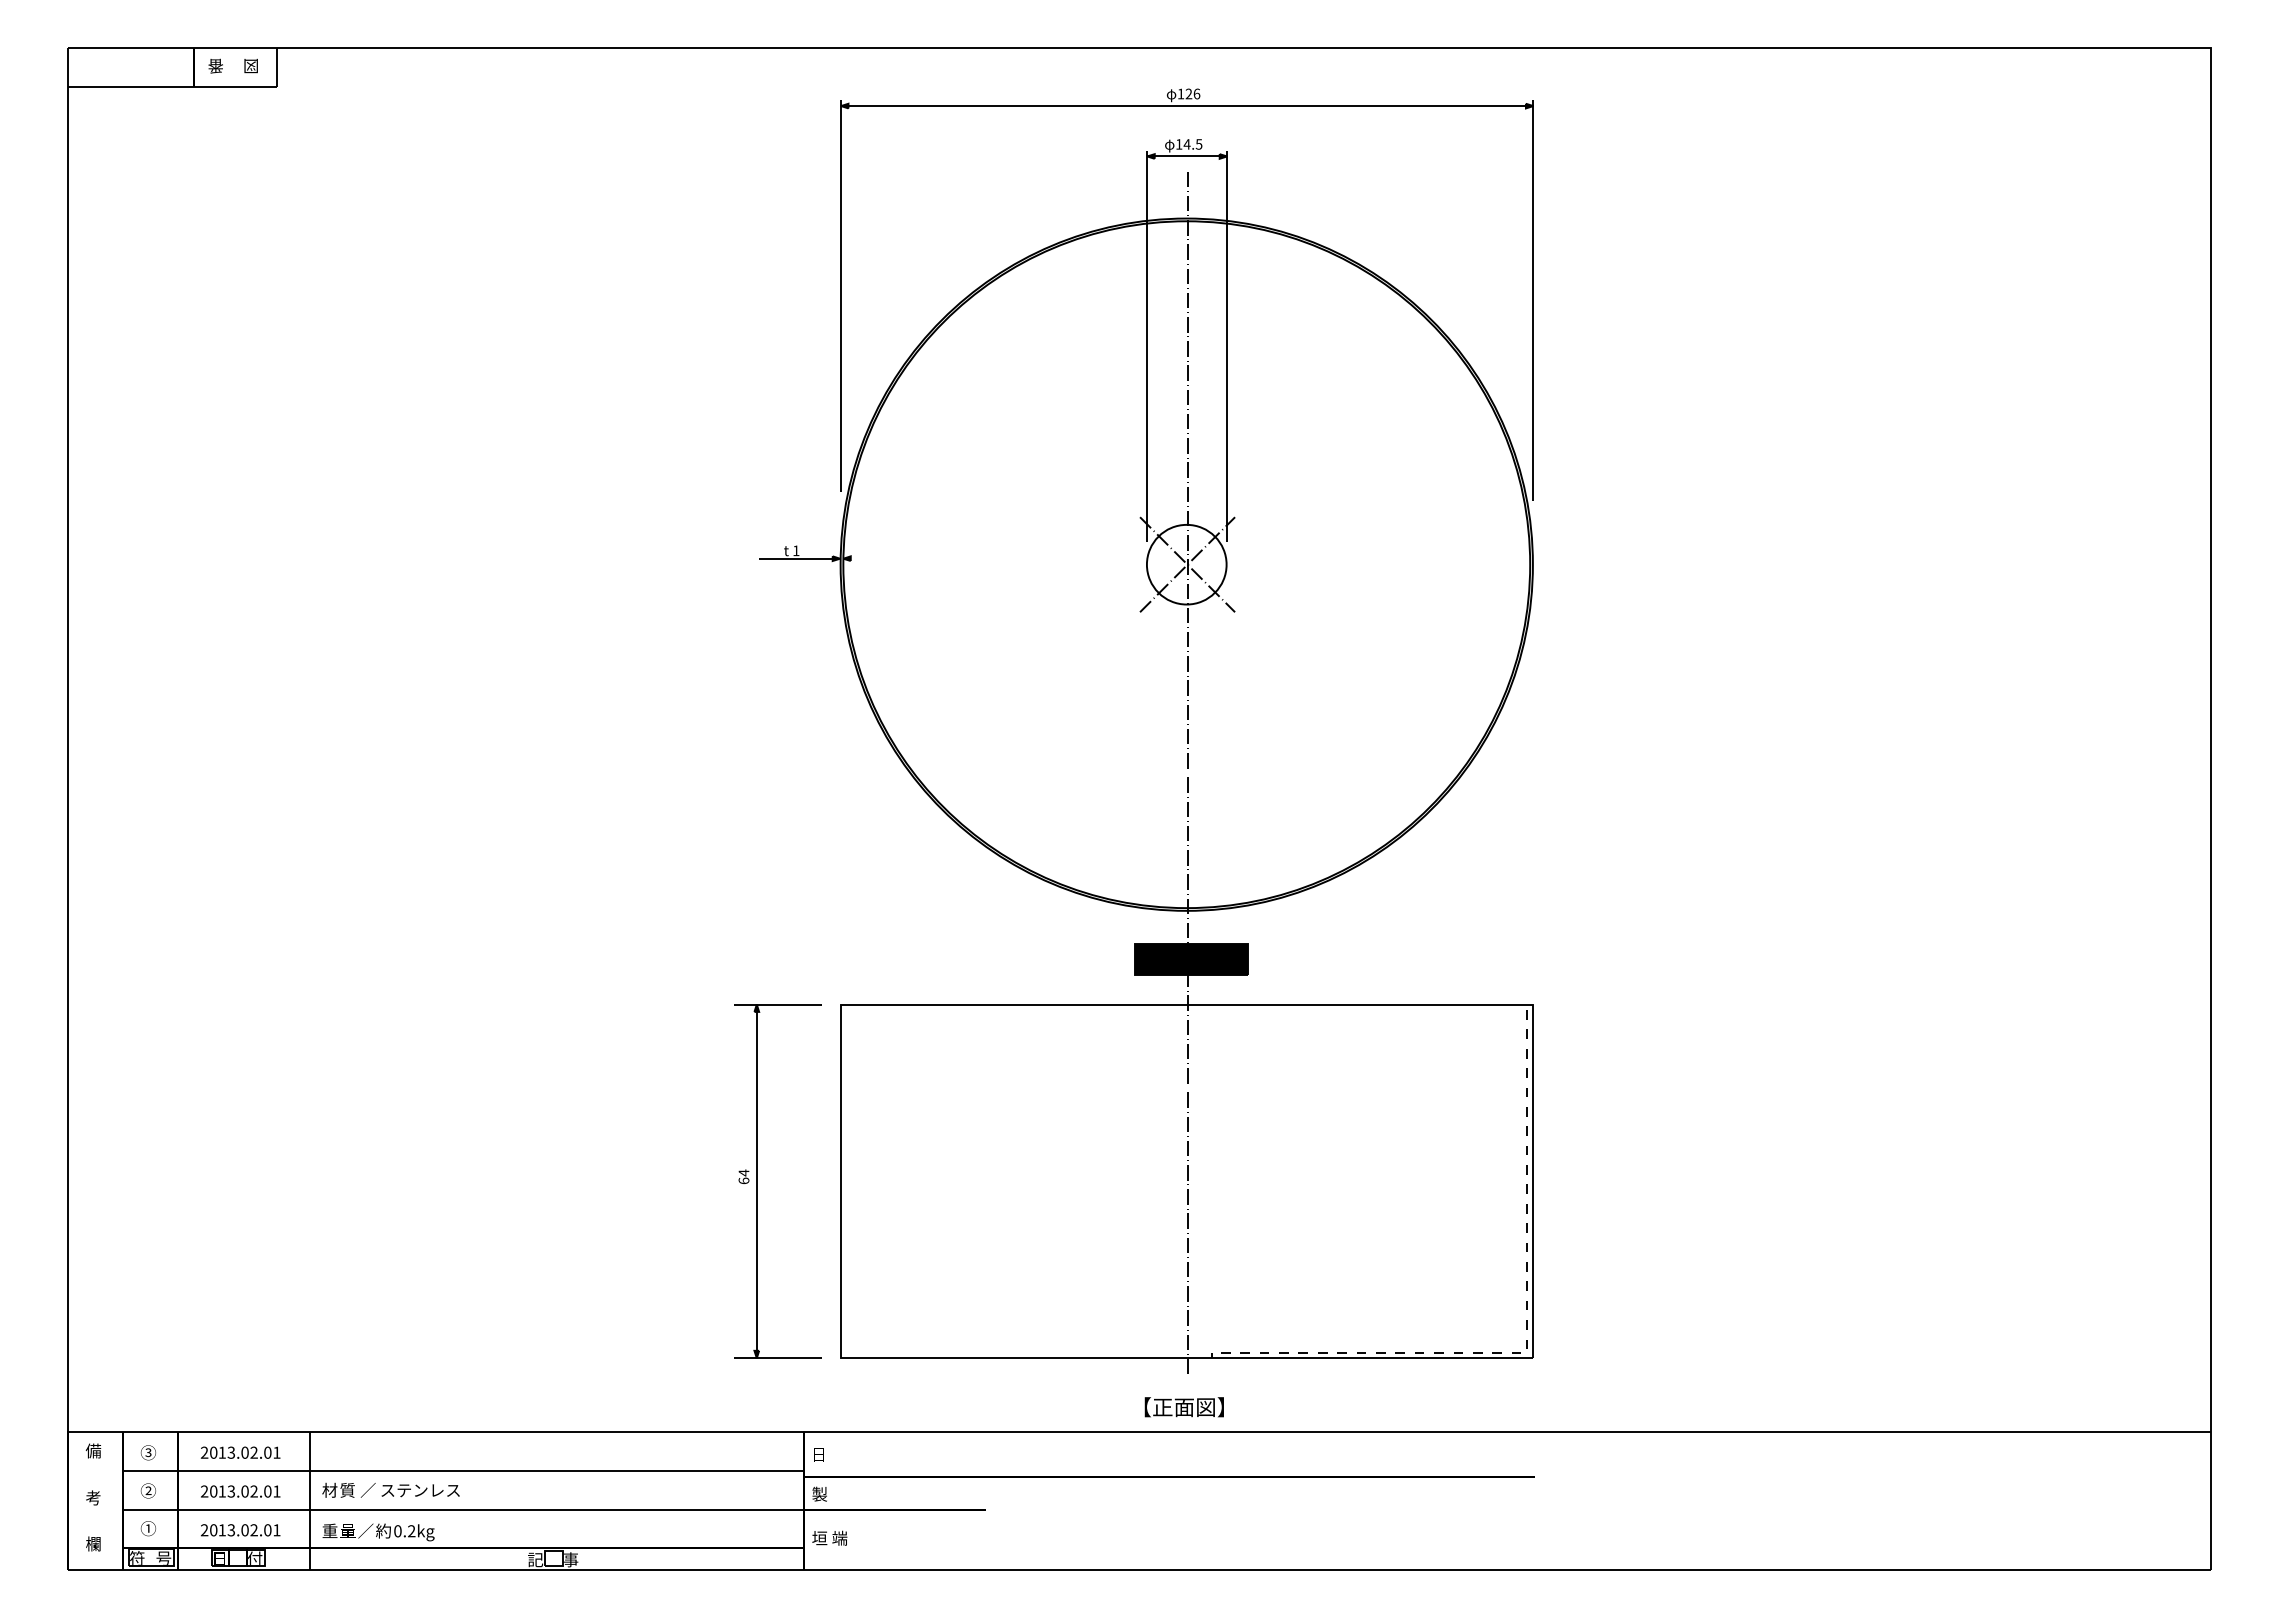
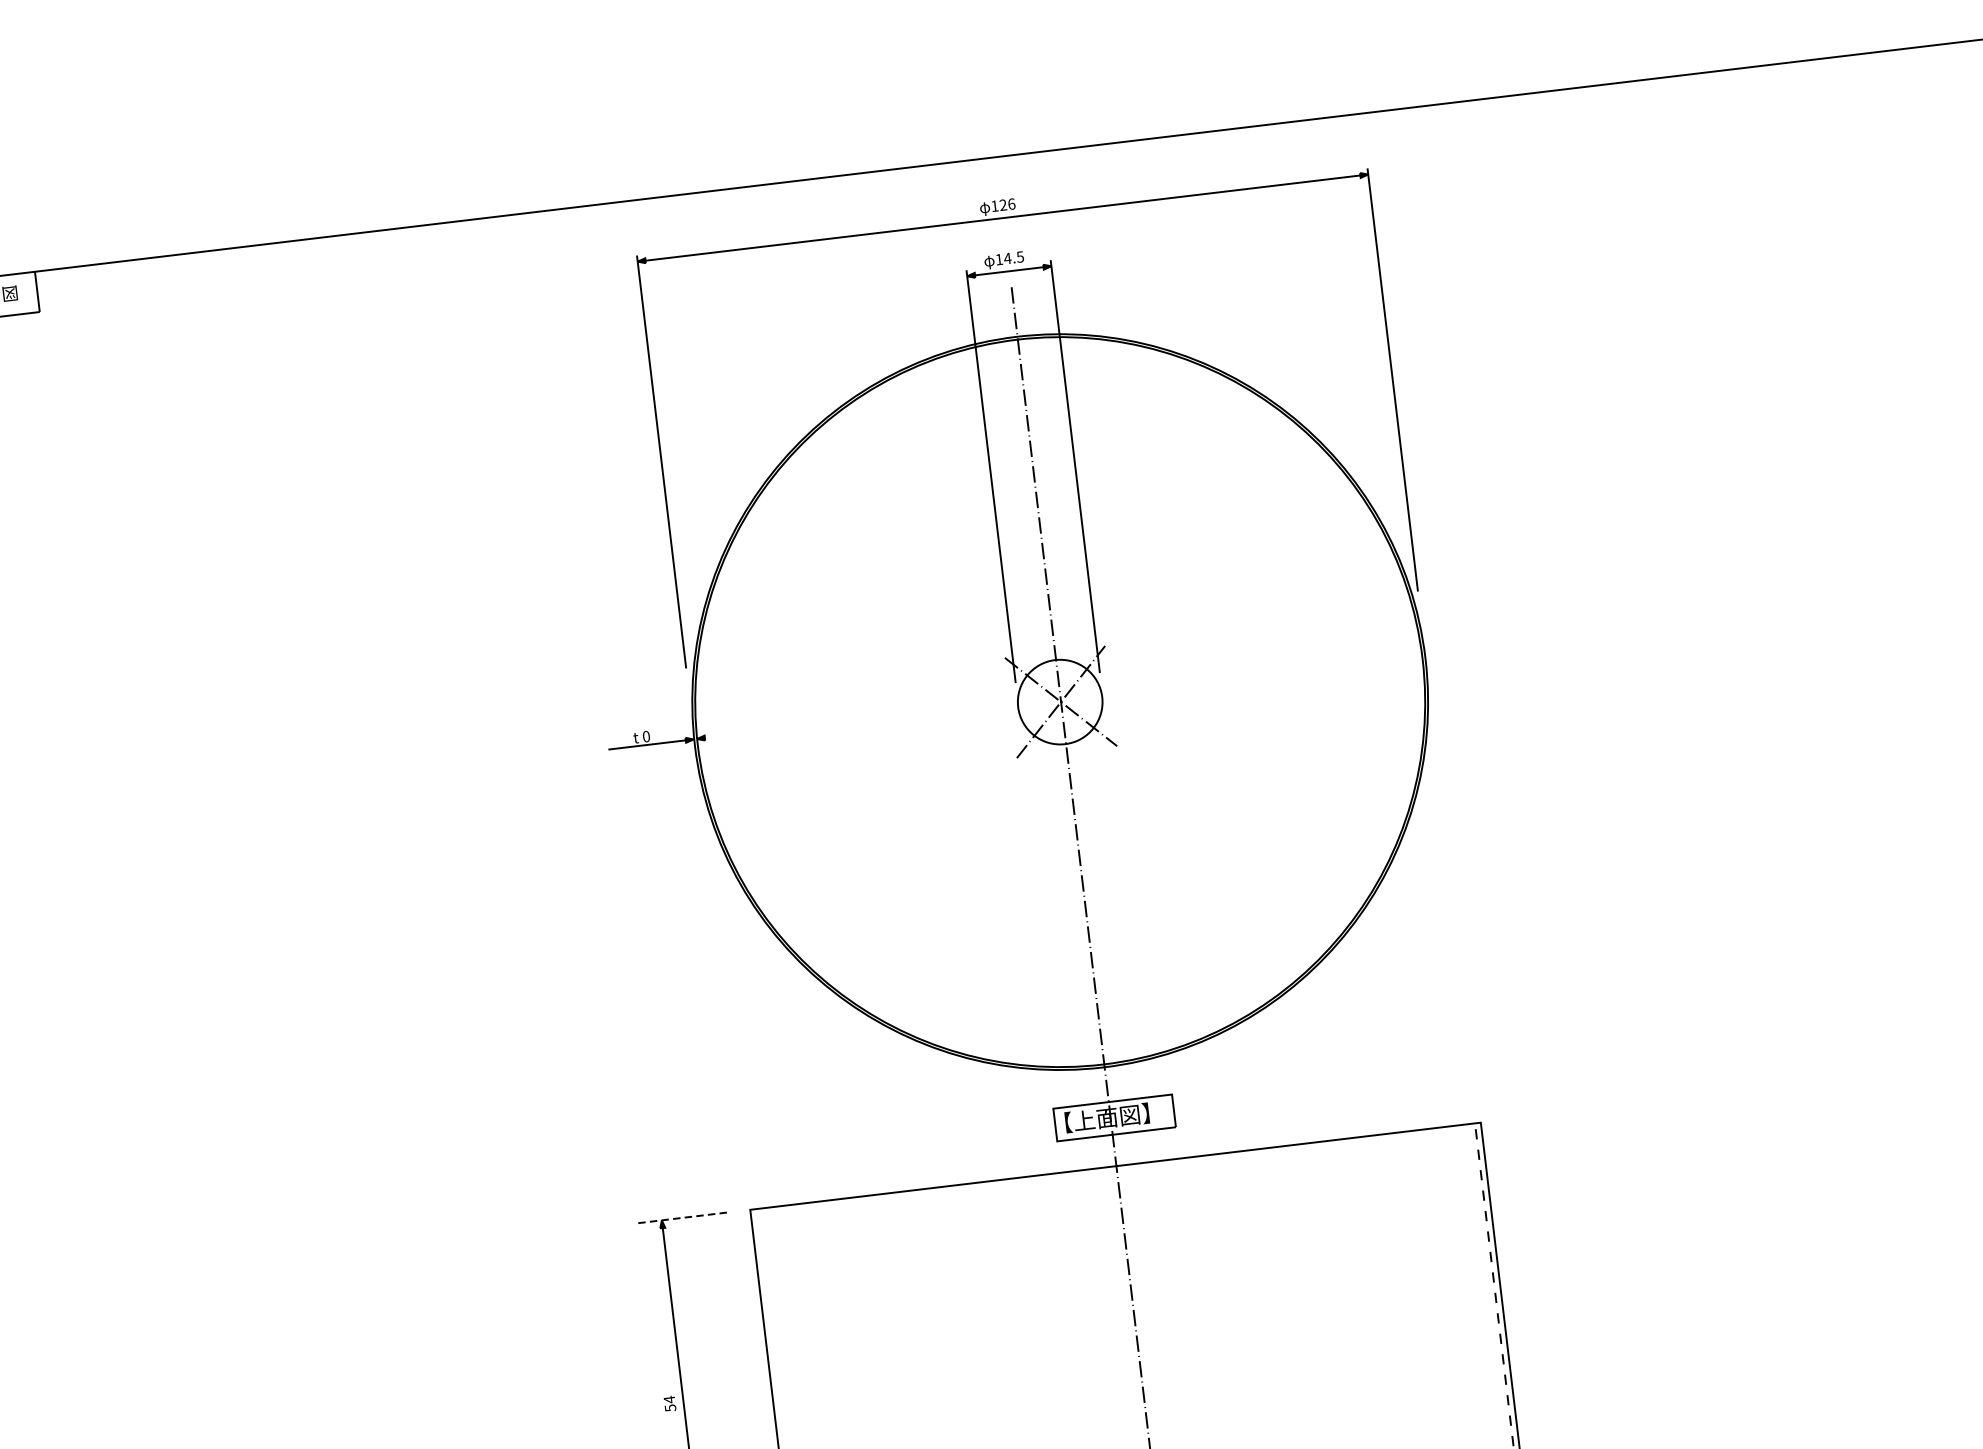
text: (796, 550) -> (646, 736), 1 -> 0
fill: (1191, 958) -> (1114, 1117), removed
line: (778, 1004) -> (684, 1217), solid -> dashed
text: (743, 1180) -> (669, 1407), 64 -> 54

